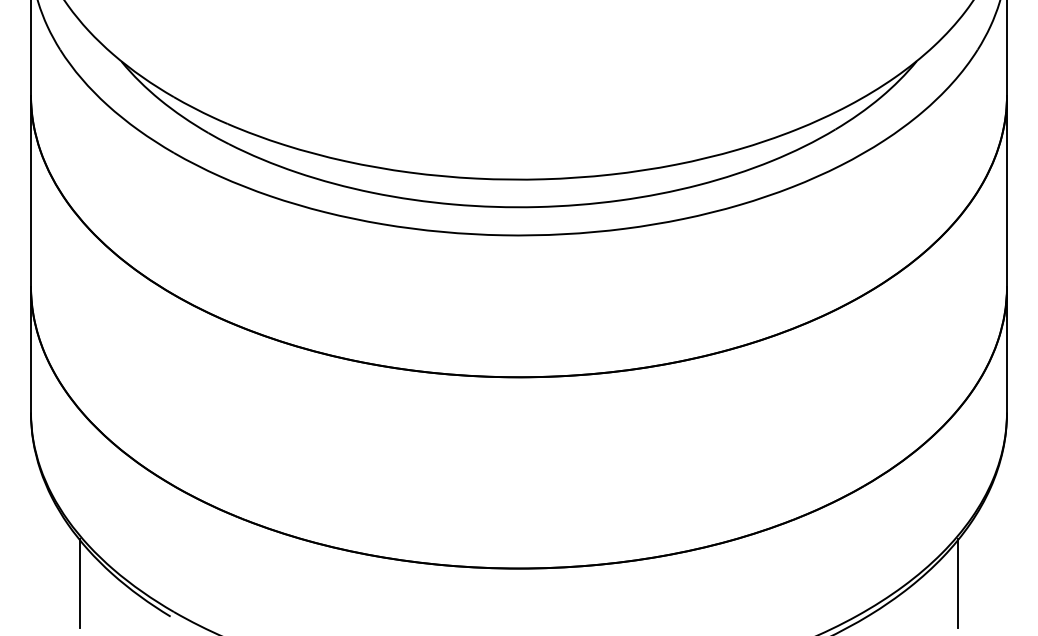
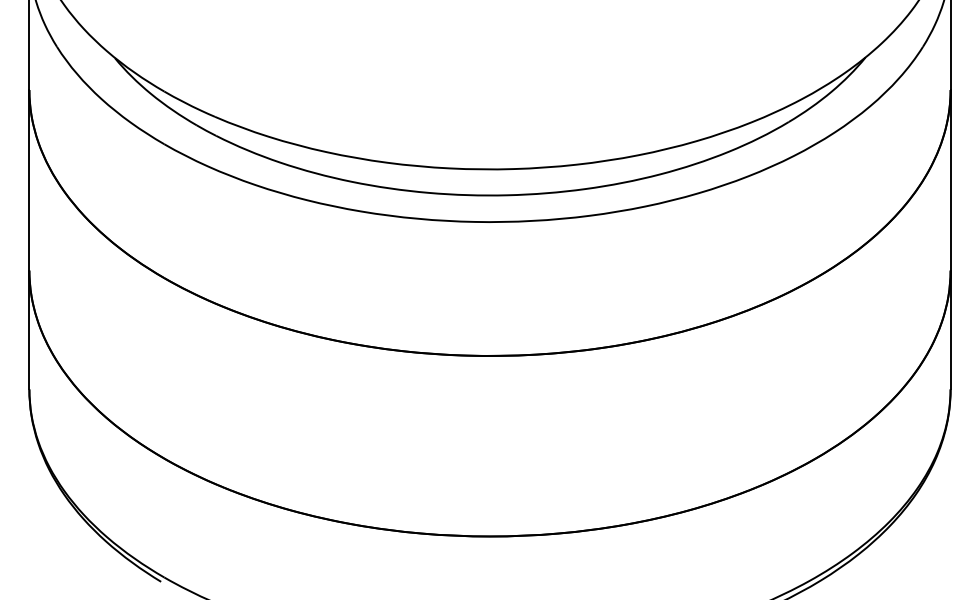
line: (79, 583) -> (75, 550), removed
line: (958, 583) -> (904, 550), removed

